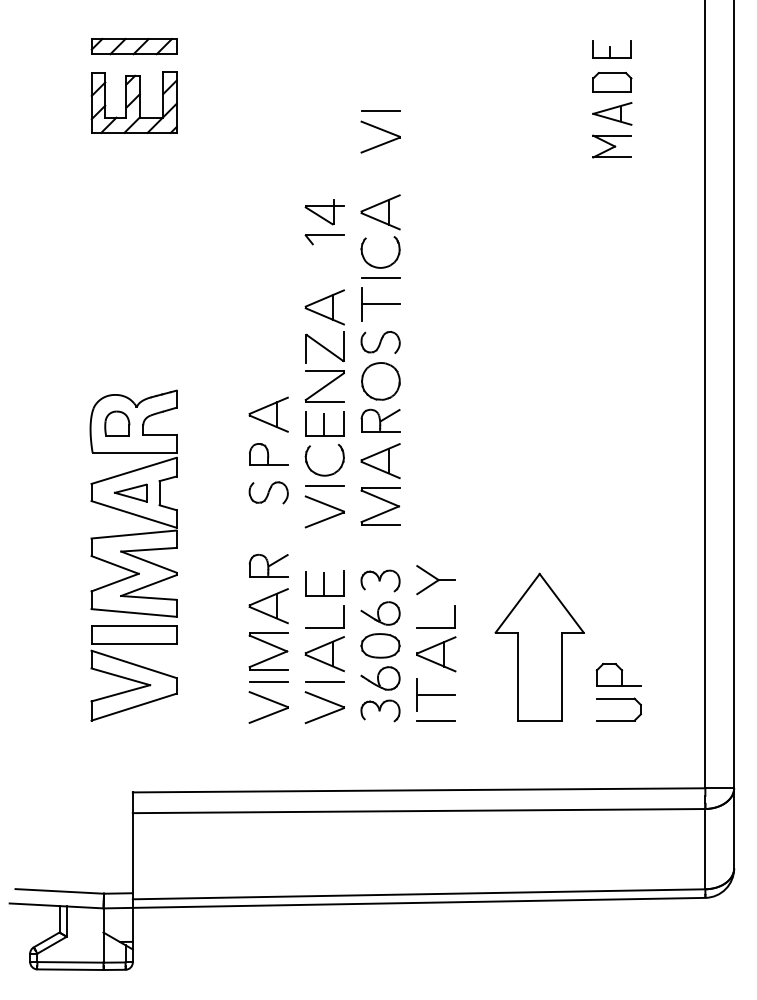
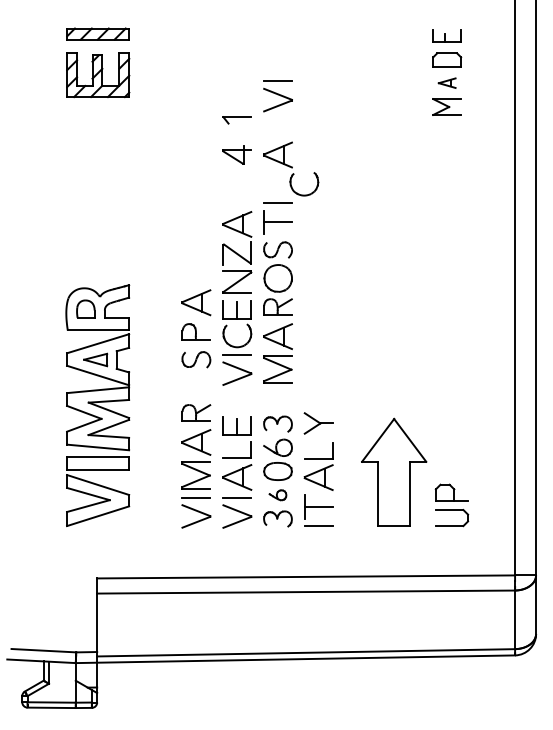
part: (612, 113) -> (447, 82), size x0.6
part: (324, 239) -> (237, 120), moved
part: (378, 266) -> (302, 194), moved
part: (380, 678) -> (277, 495), size x0.6

